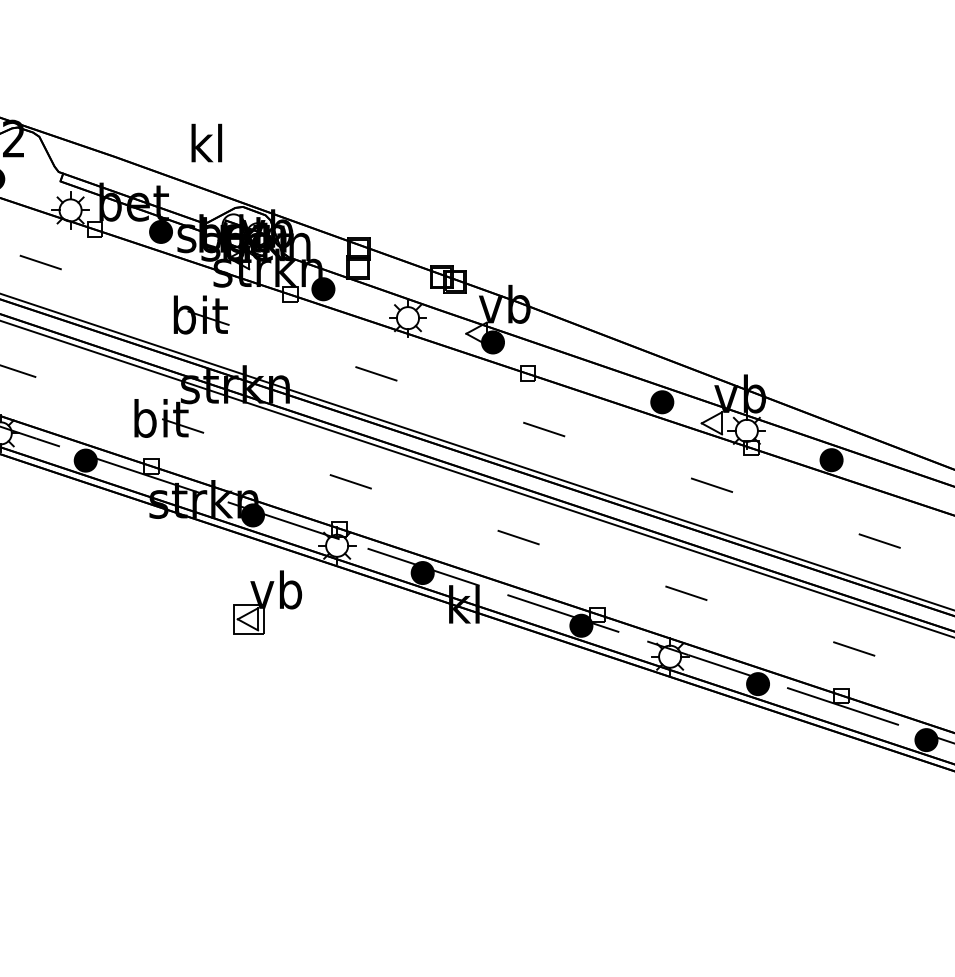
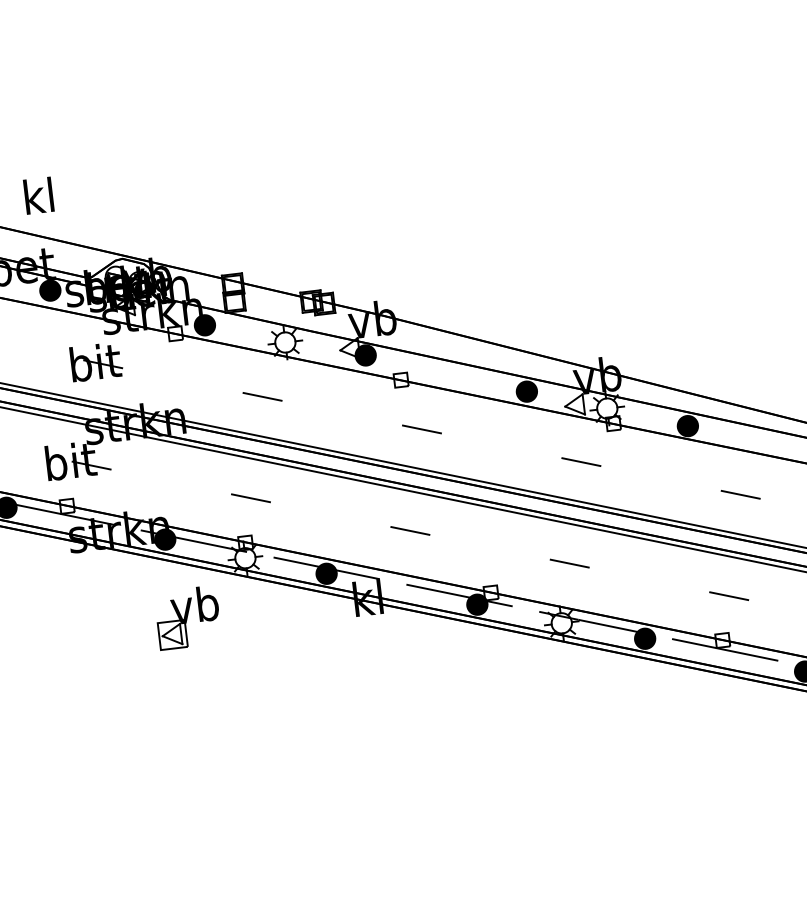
text: (206, 142) -> (38, 195), moved

